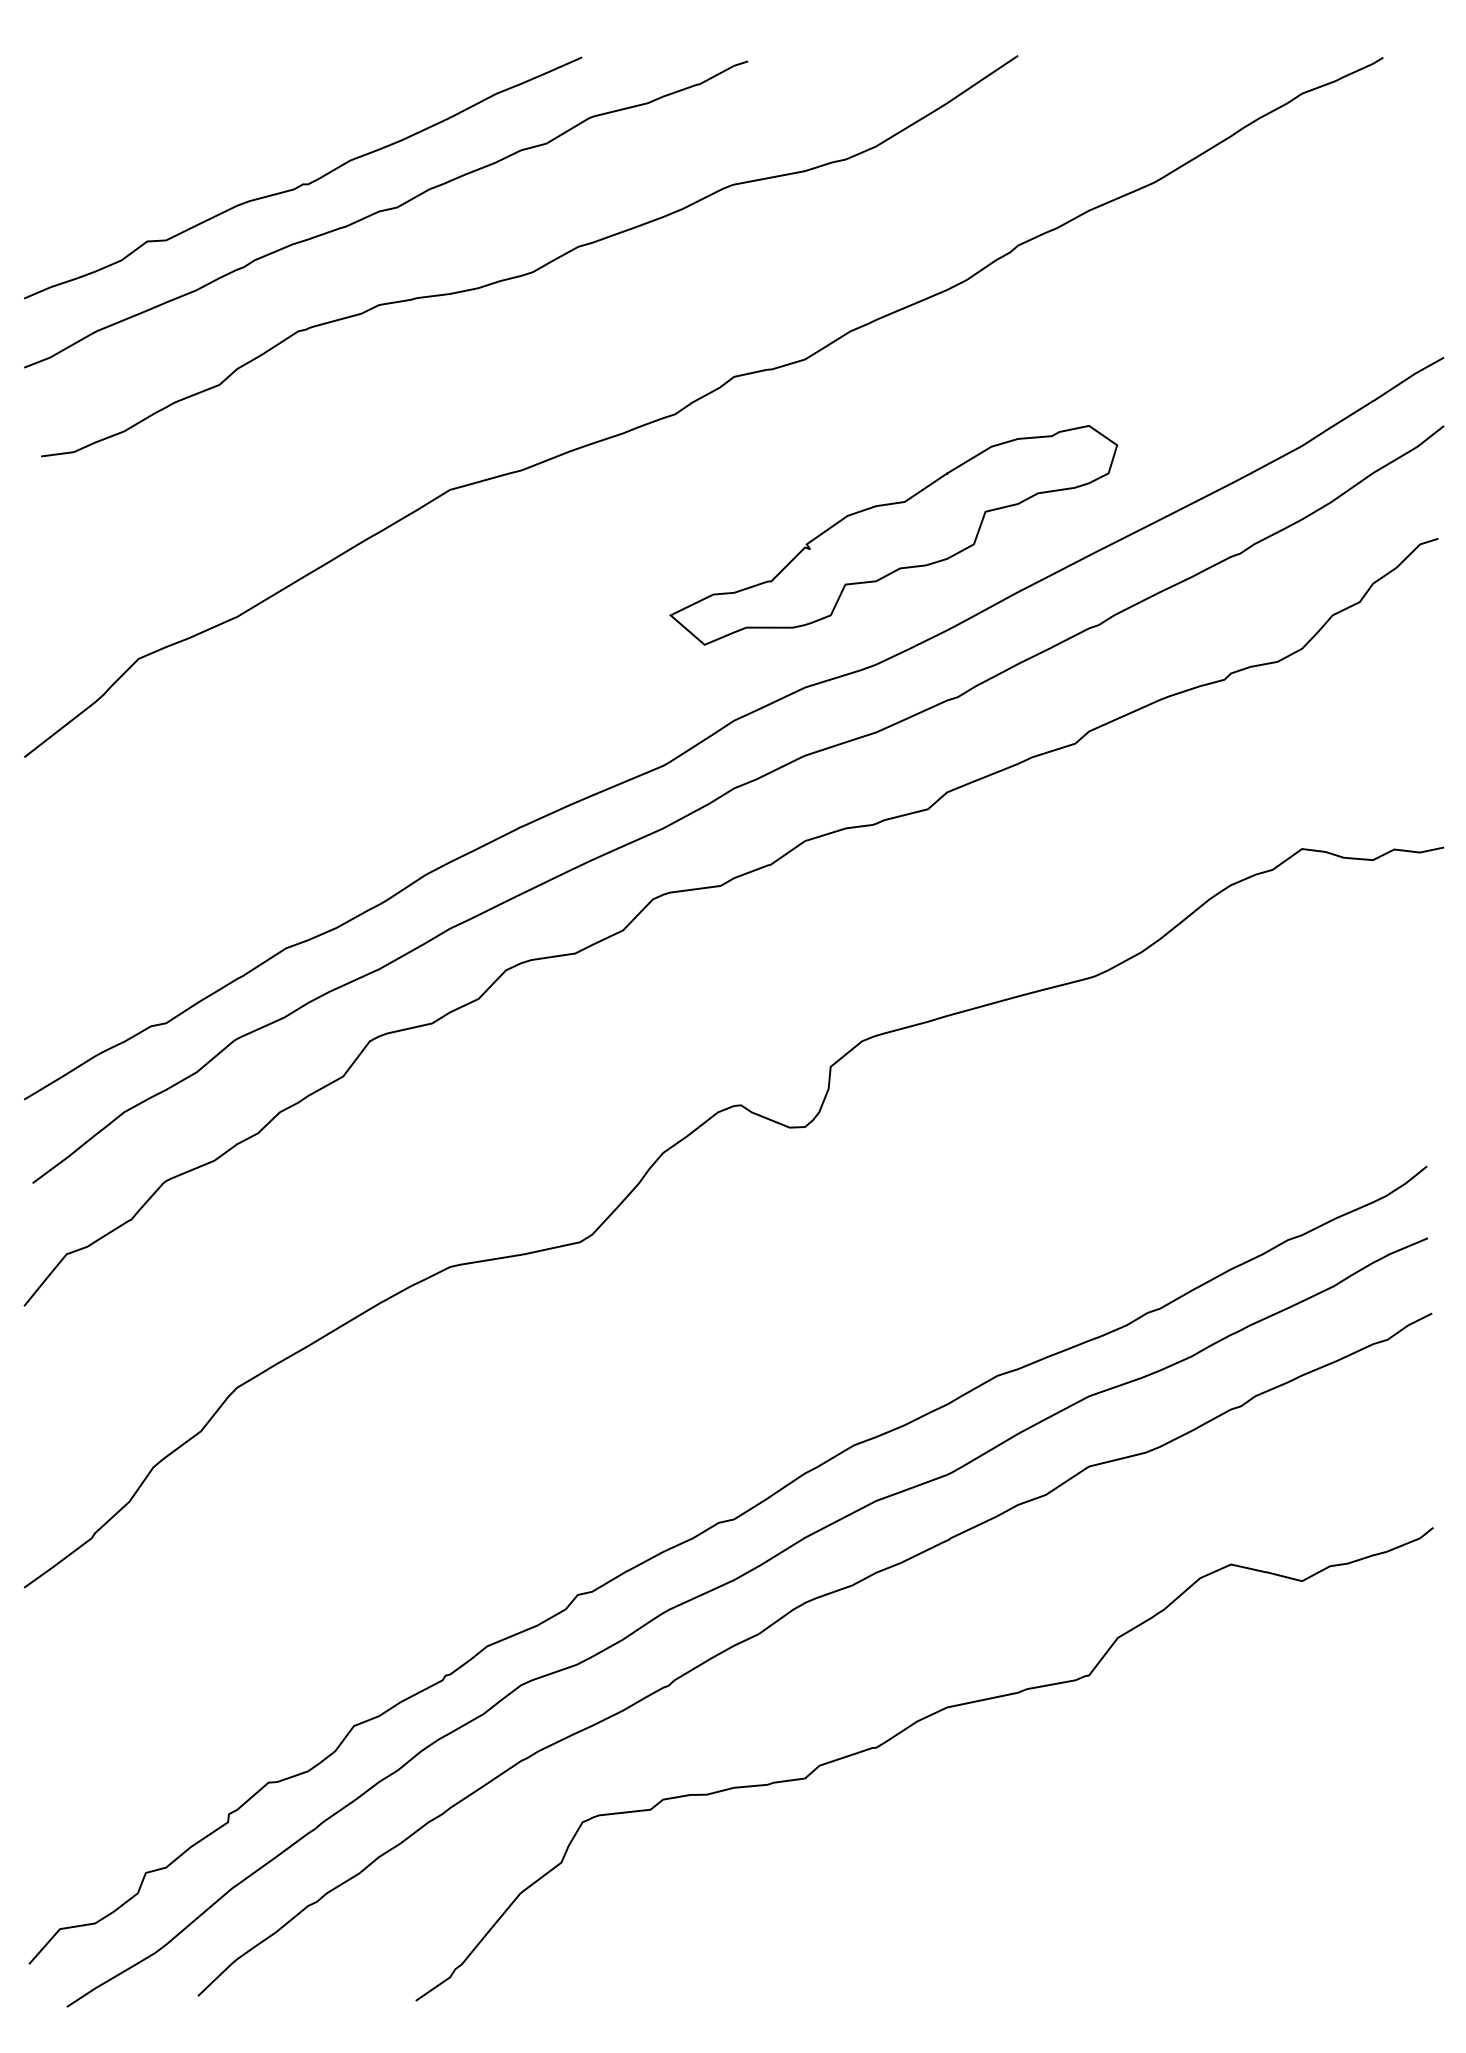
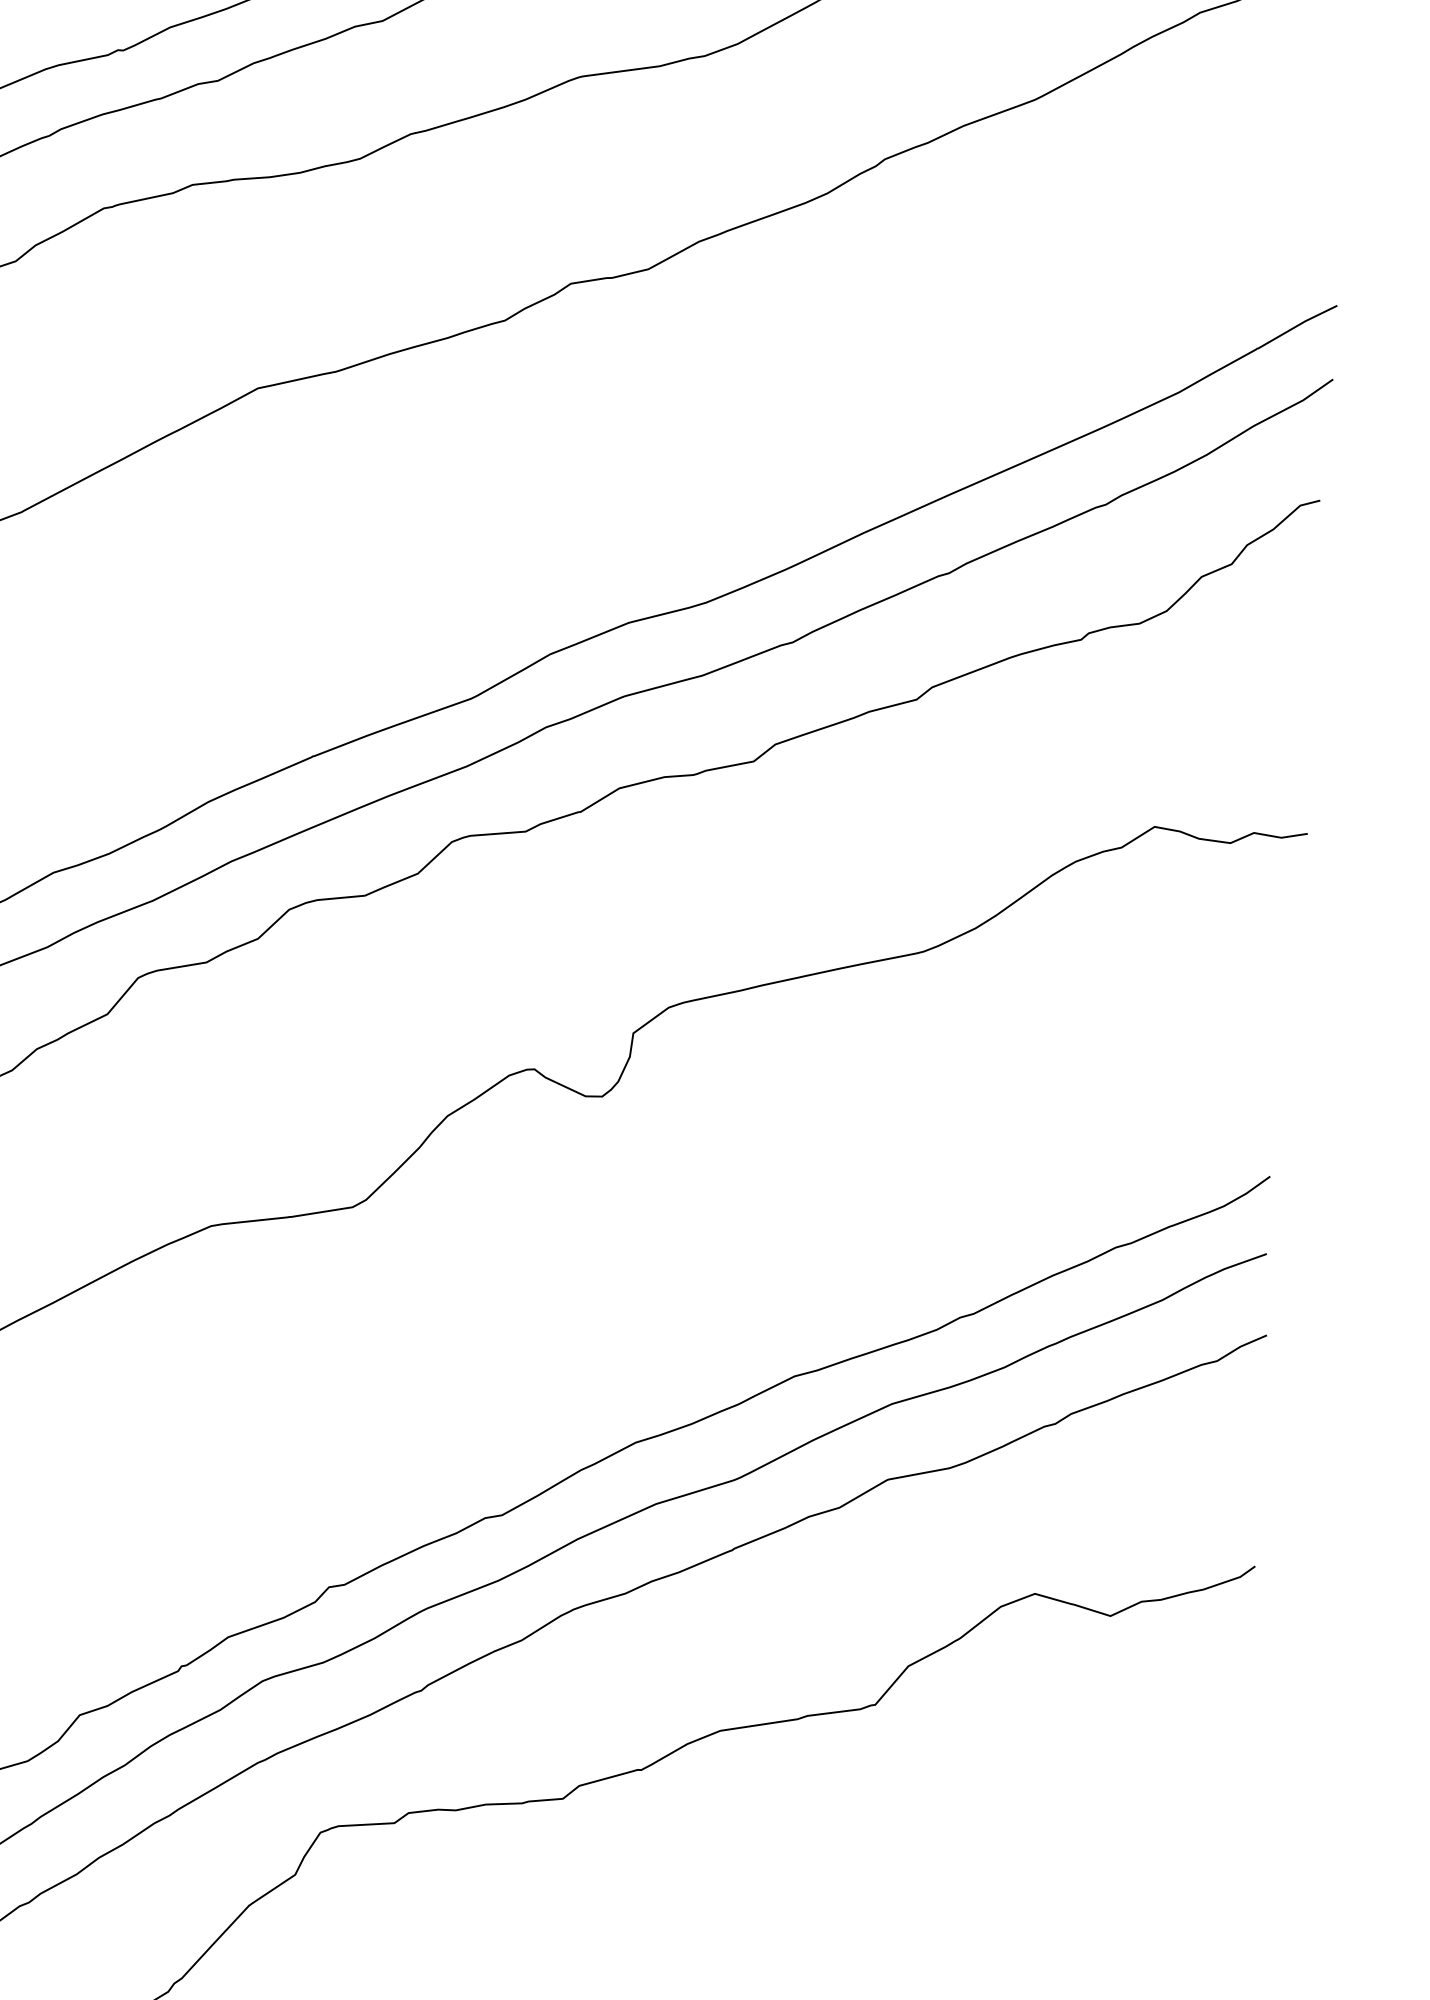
part: (893, 535) -> (733, 464), removed

